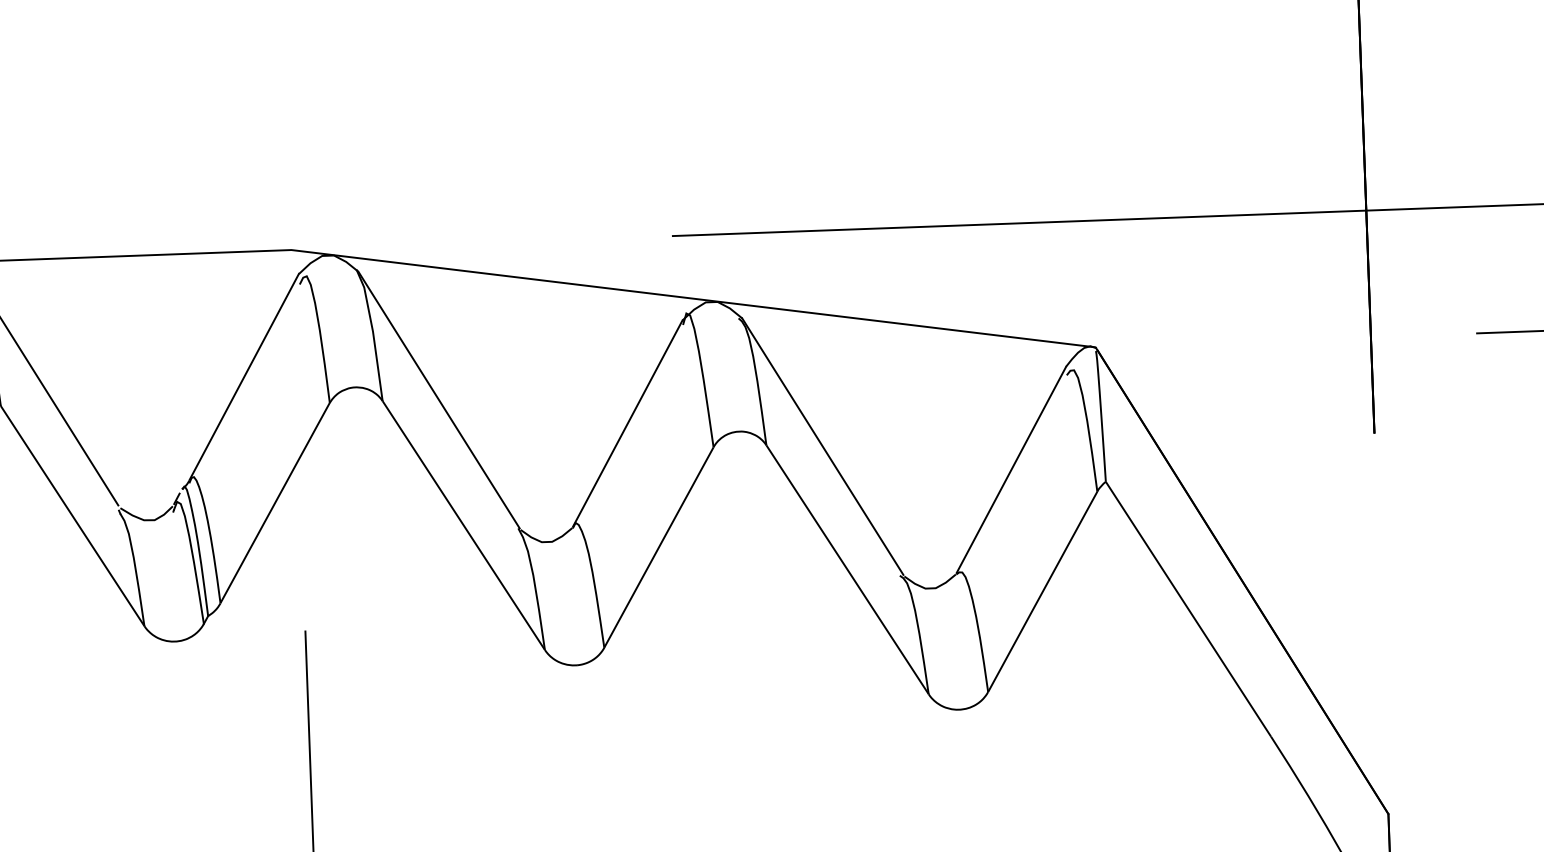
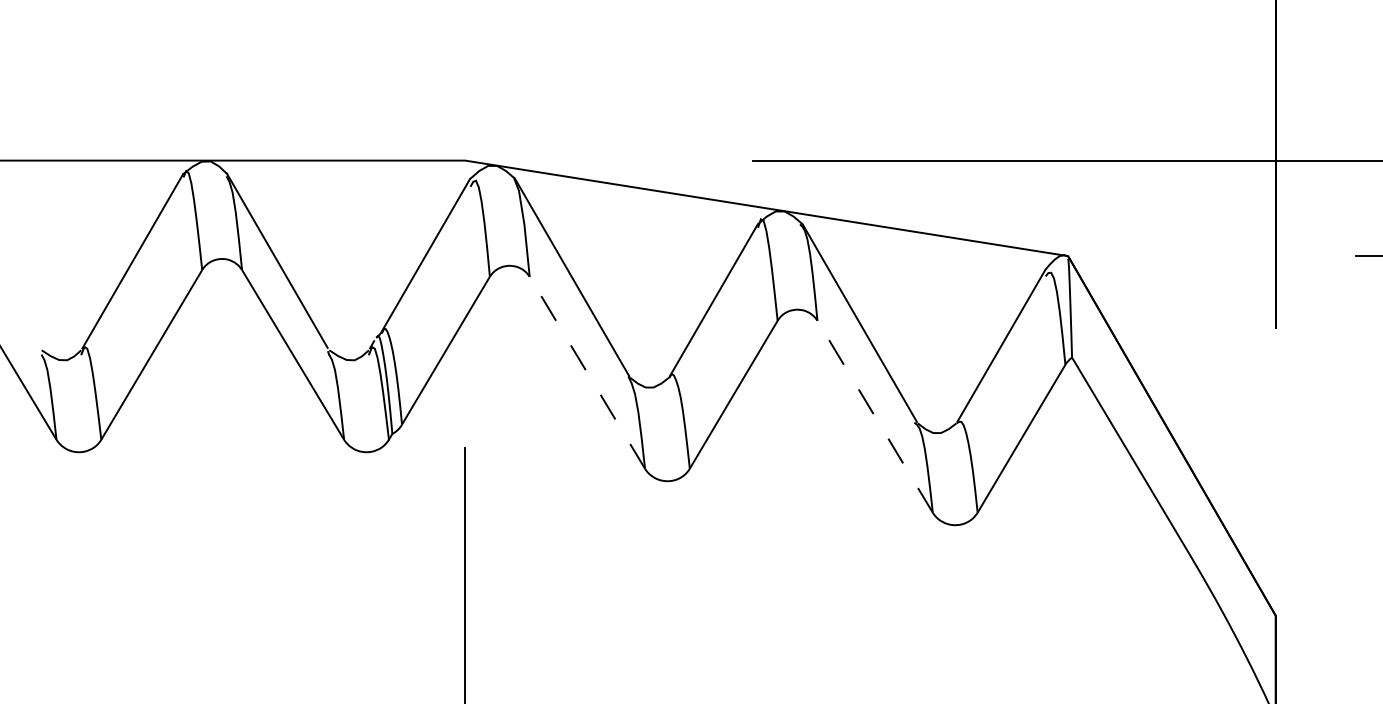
line: (463, 526) -> (587, 373), solid -> dashed
line: (848, 570) -> (875, 417), solid -> dashed

